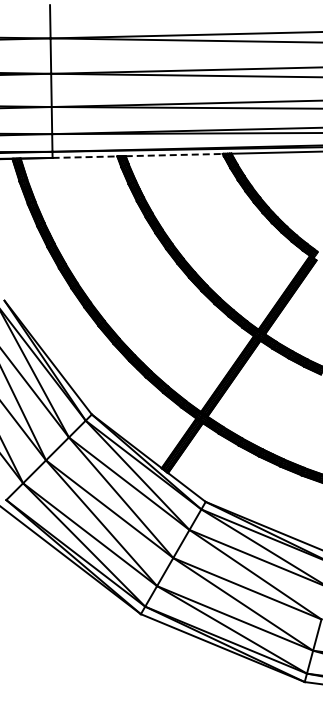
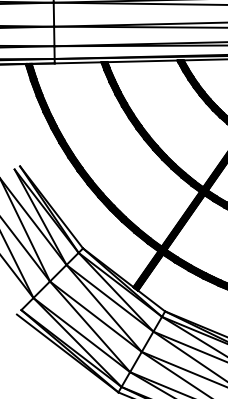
line: (174, 155) -> (142, 61), dashed -> solid
line: (85, 157) -> (78, 63), dashed -> solid

